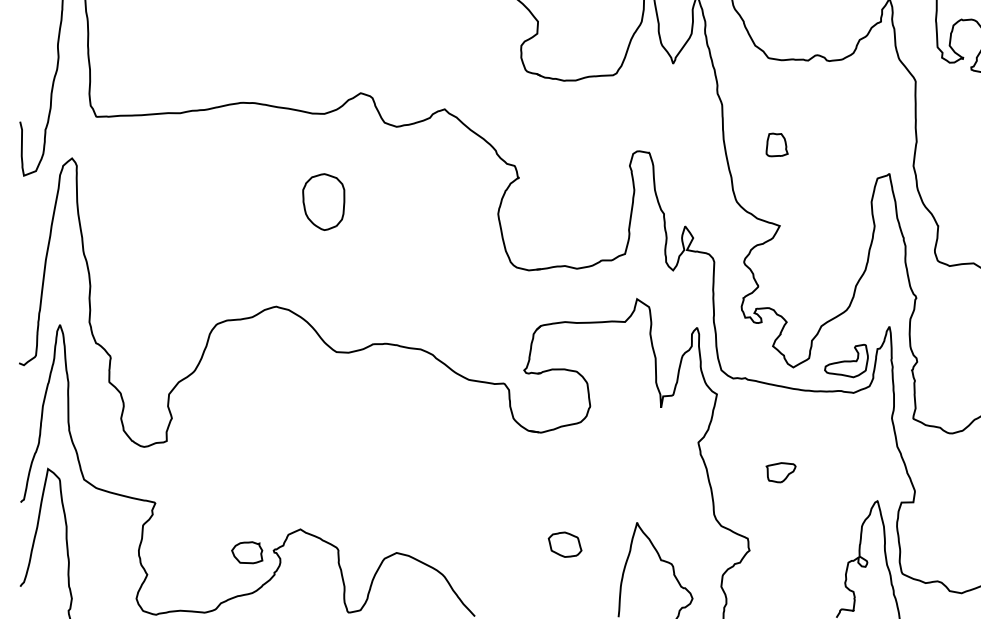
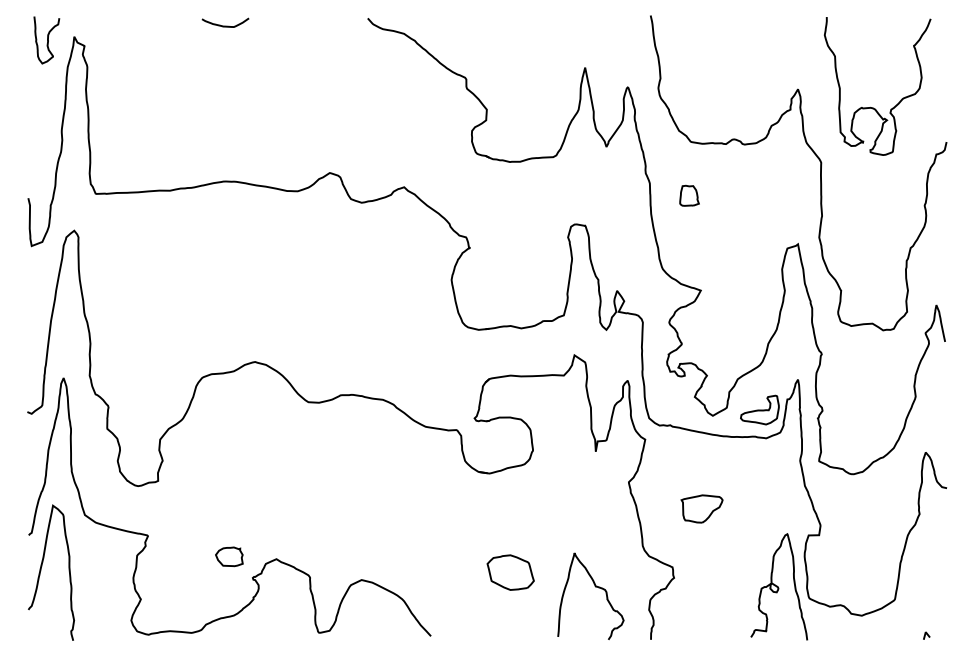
part: (777, 144) -> (689, 195), moved
part: (324, 202) -> (297, 269), removed
part: (780, 472) -> (701, 508), size x1.6
part: (564, 544) -> (510, 572), size x1.6
part: (247, 552) -> (229, 556), moved

